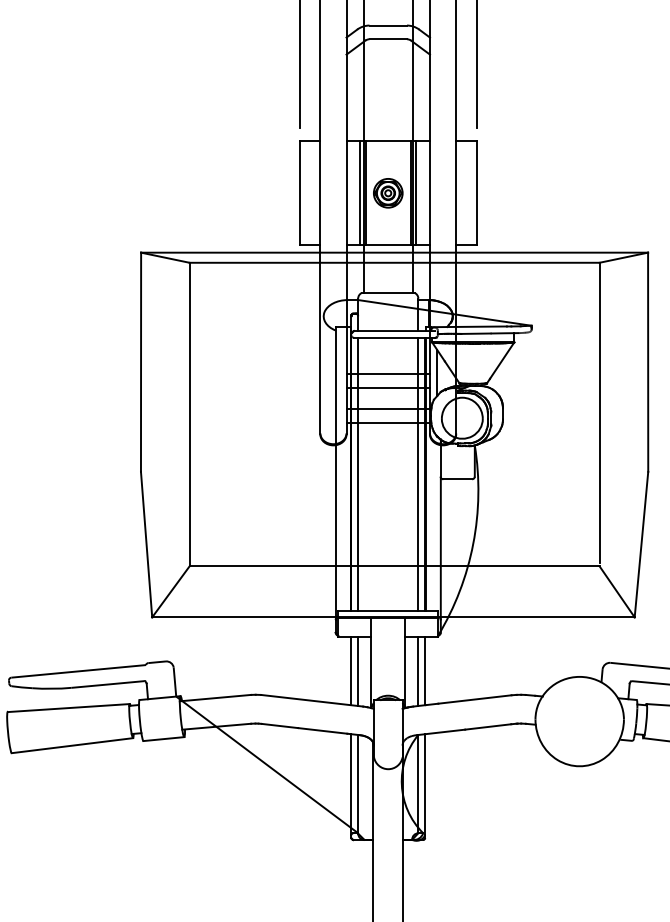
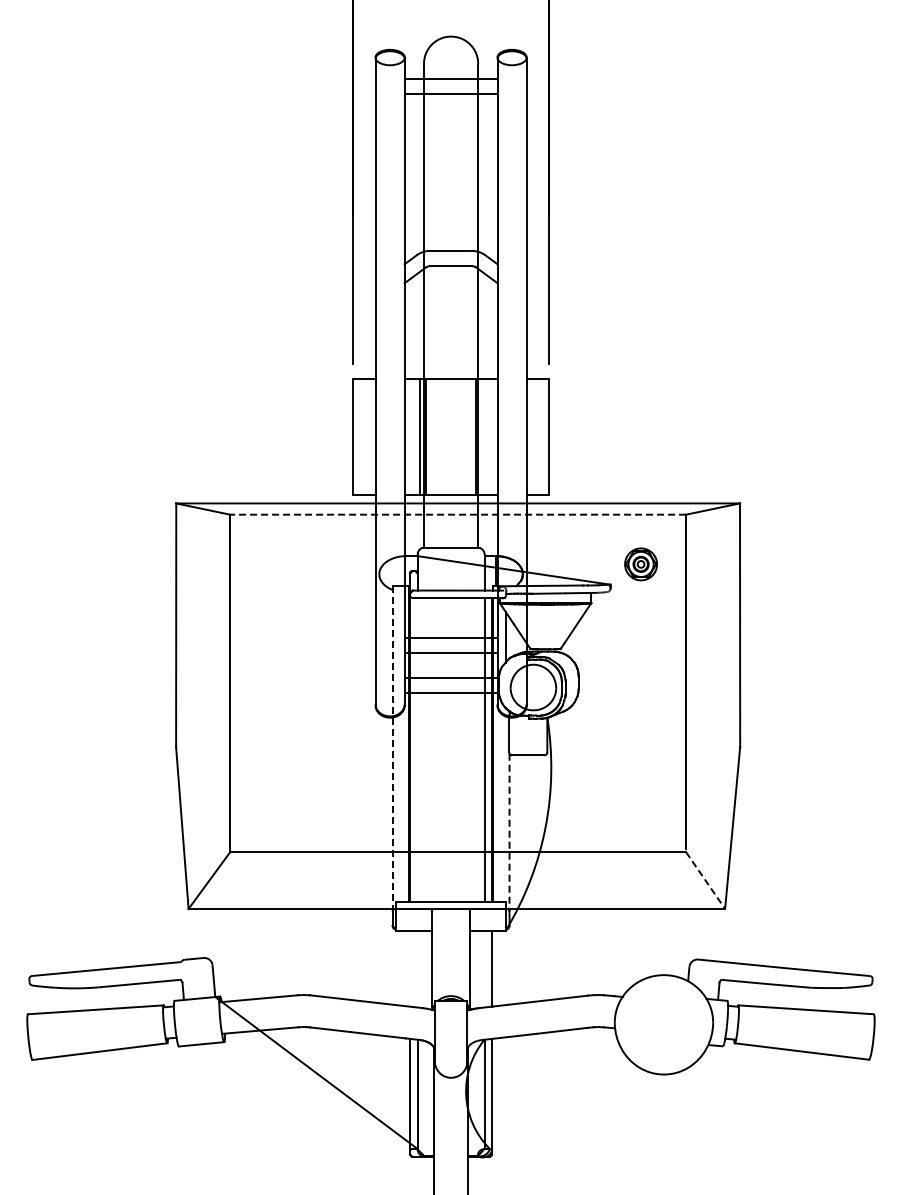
part: (387, 193) -> (640, 564), moved
line: (416, 193) -> (482, 437), removed
line: (394, 262) -> (458, 514), solid -> dashed
line: (335, 473) -> (392, 749), solid -> dashed
line: (358, 474) -> (417, 750), removed
line: (440, 548) -> (509, 832), solid -> dashed
line: (617, 592) -> (705, 881), solid -> dashed
line: (351, 670) -> (410, 968), removed
line: (358, 670) -> (417, 968), removed
line: (418, 670) -> (484, 968), removed

